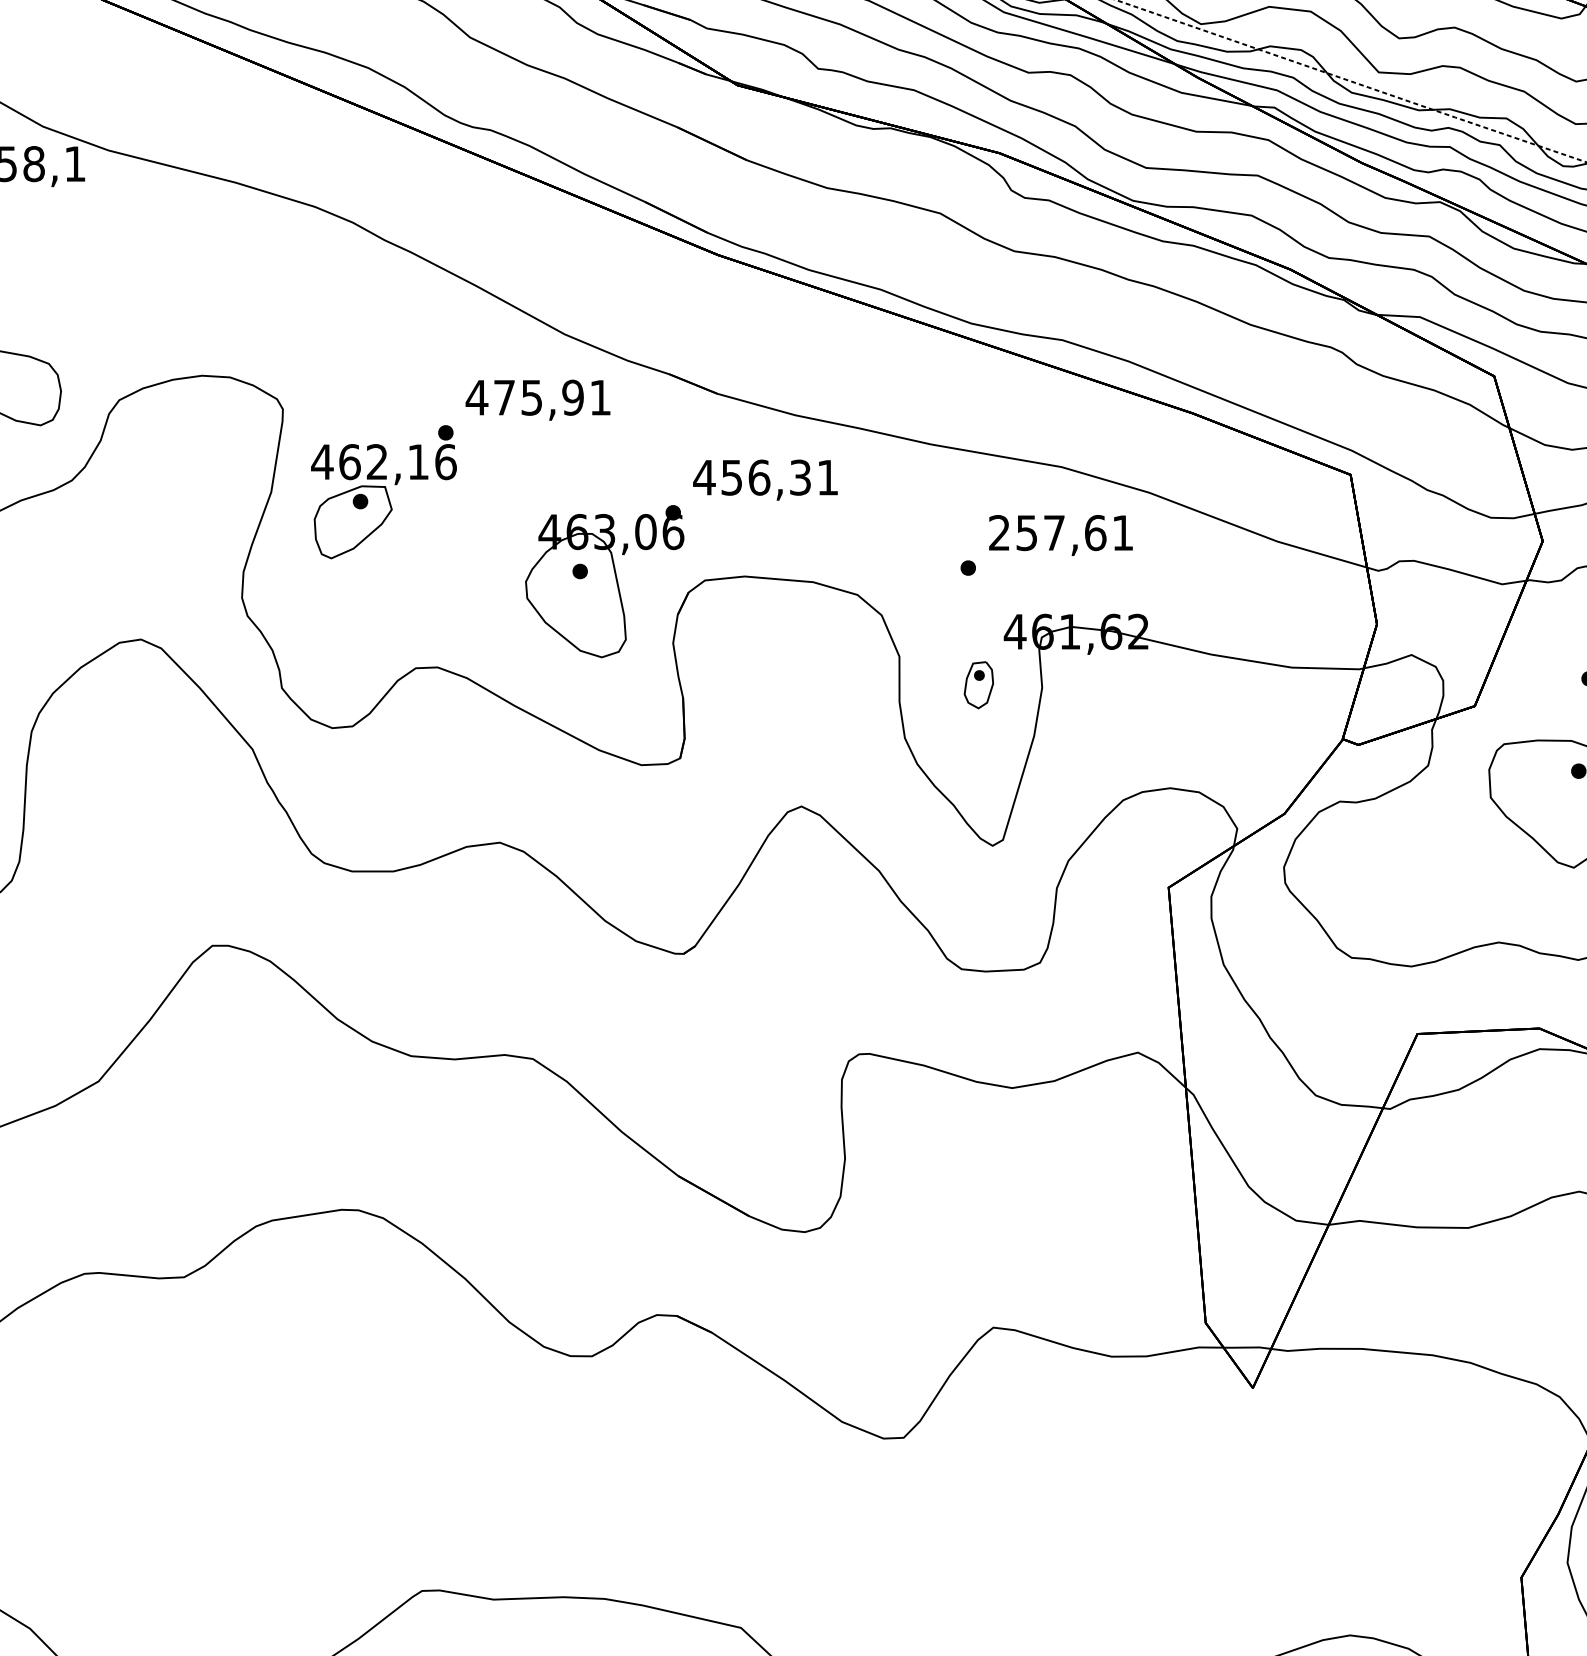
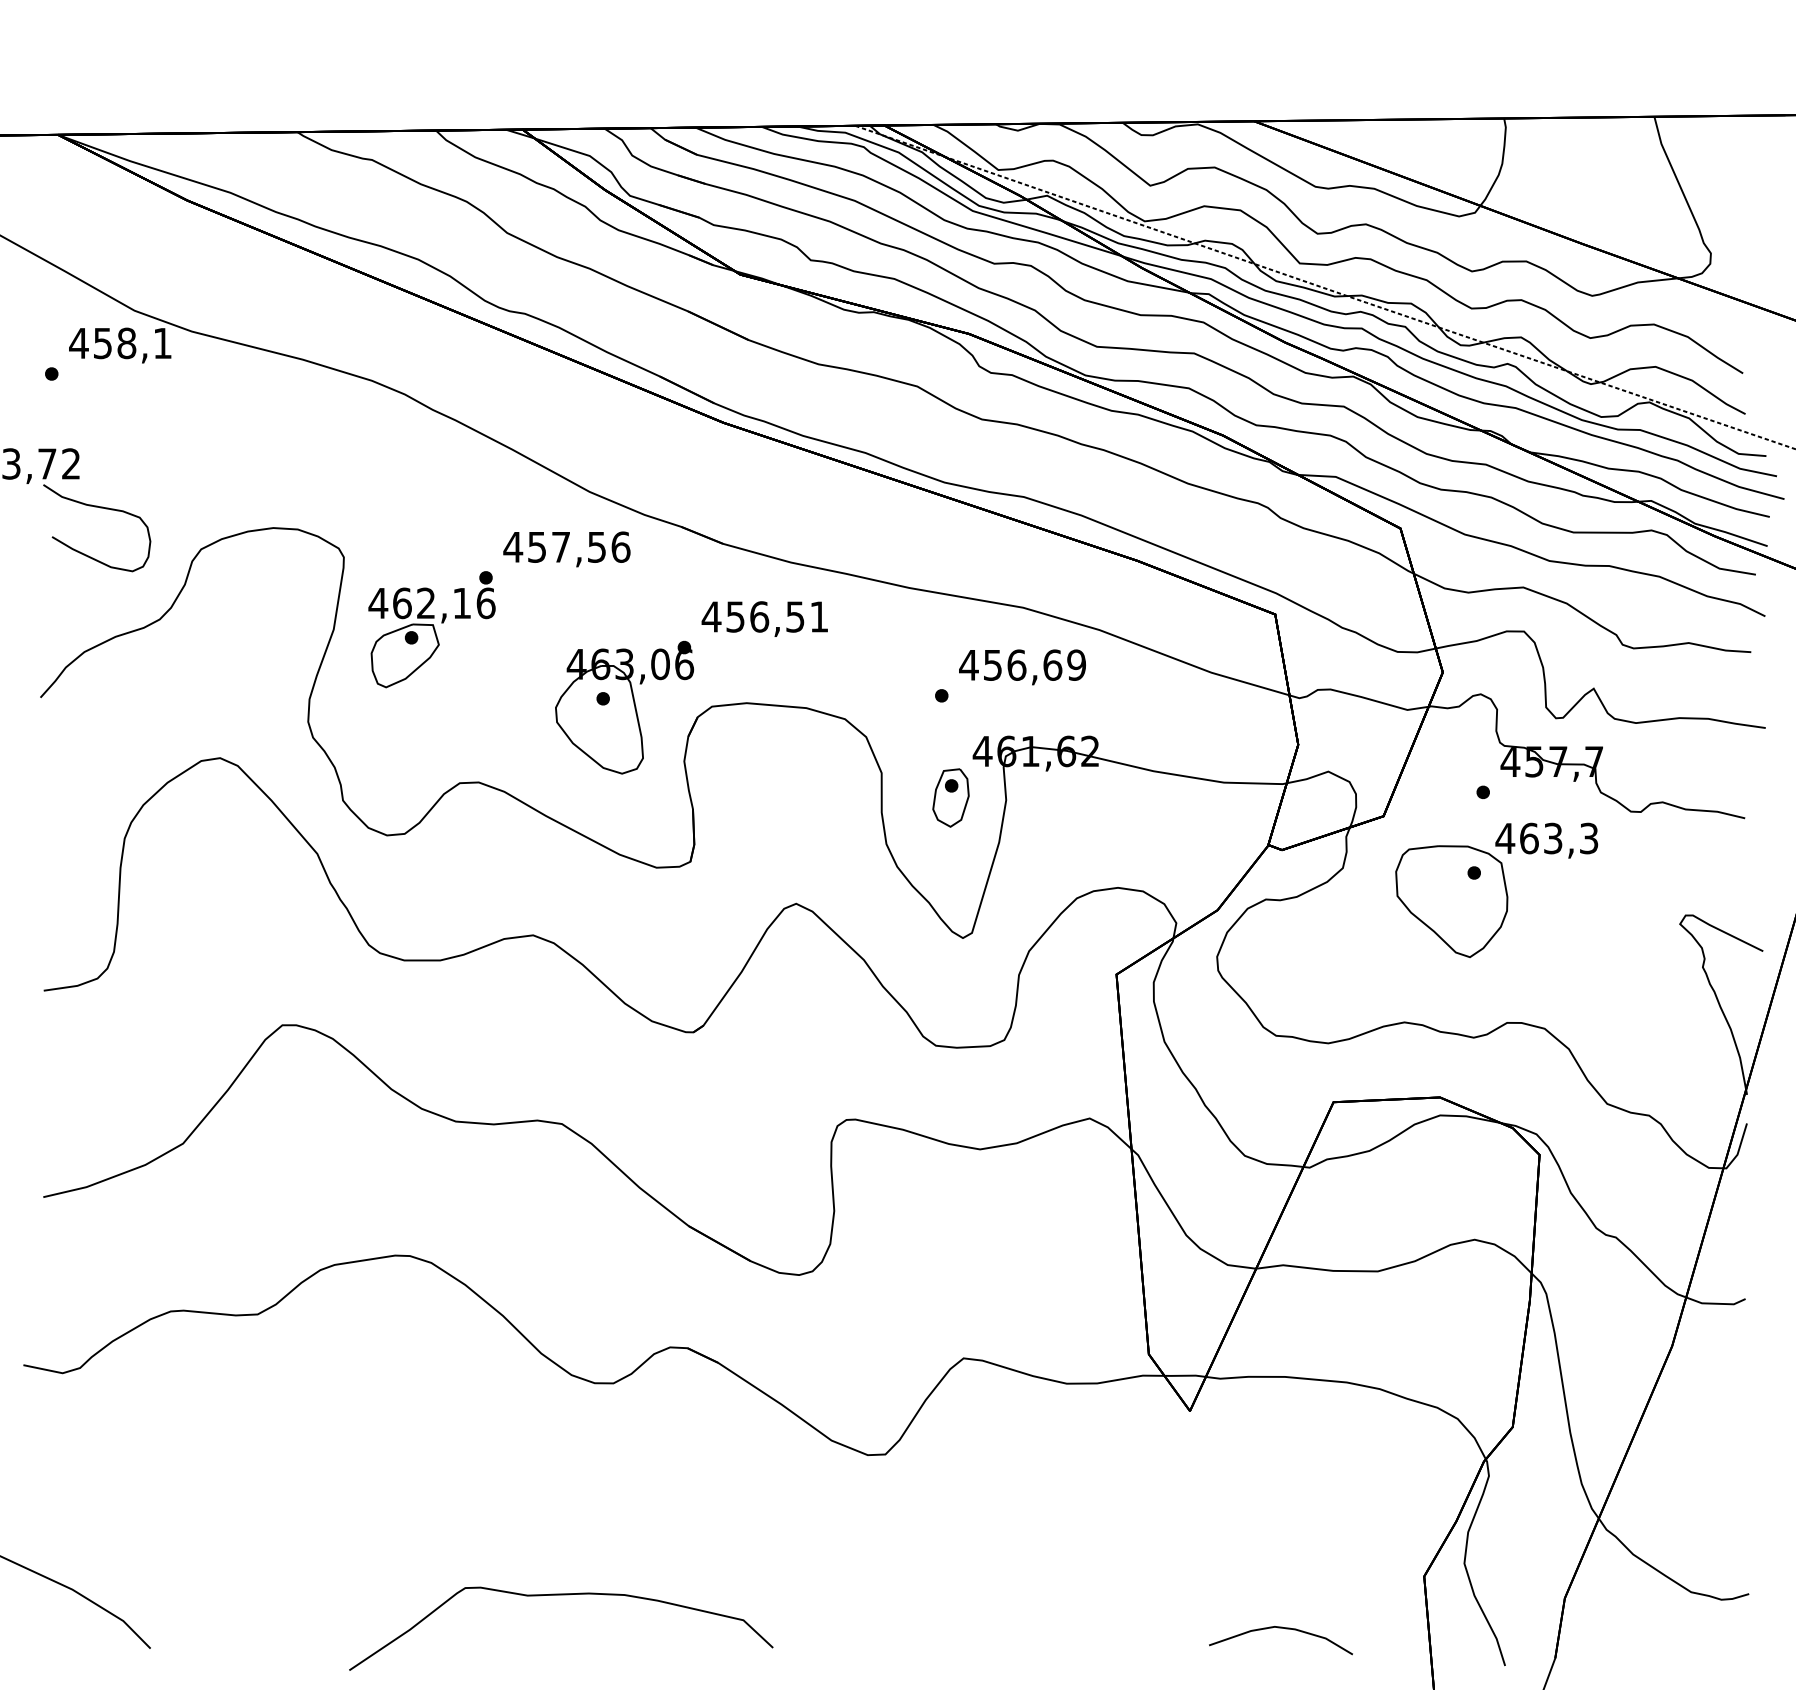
text: (553, 396) -> (579, 546), 475,91 -> 457,56
text: (800, 477) -> (795, 616), 456,31 -> 456,51
text: (1060, 532) -> (1022, 664), 257,61 -> 456,69
part: (978, 684) -> (950, 797), size x1.43

